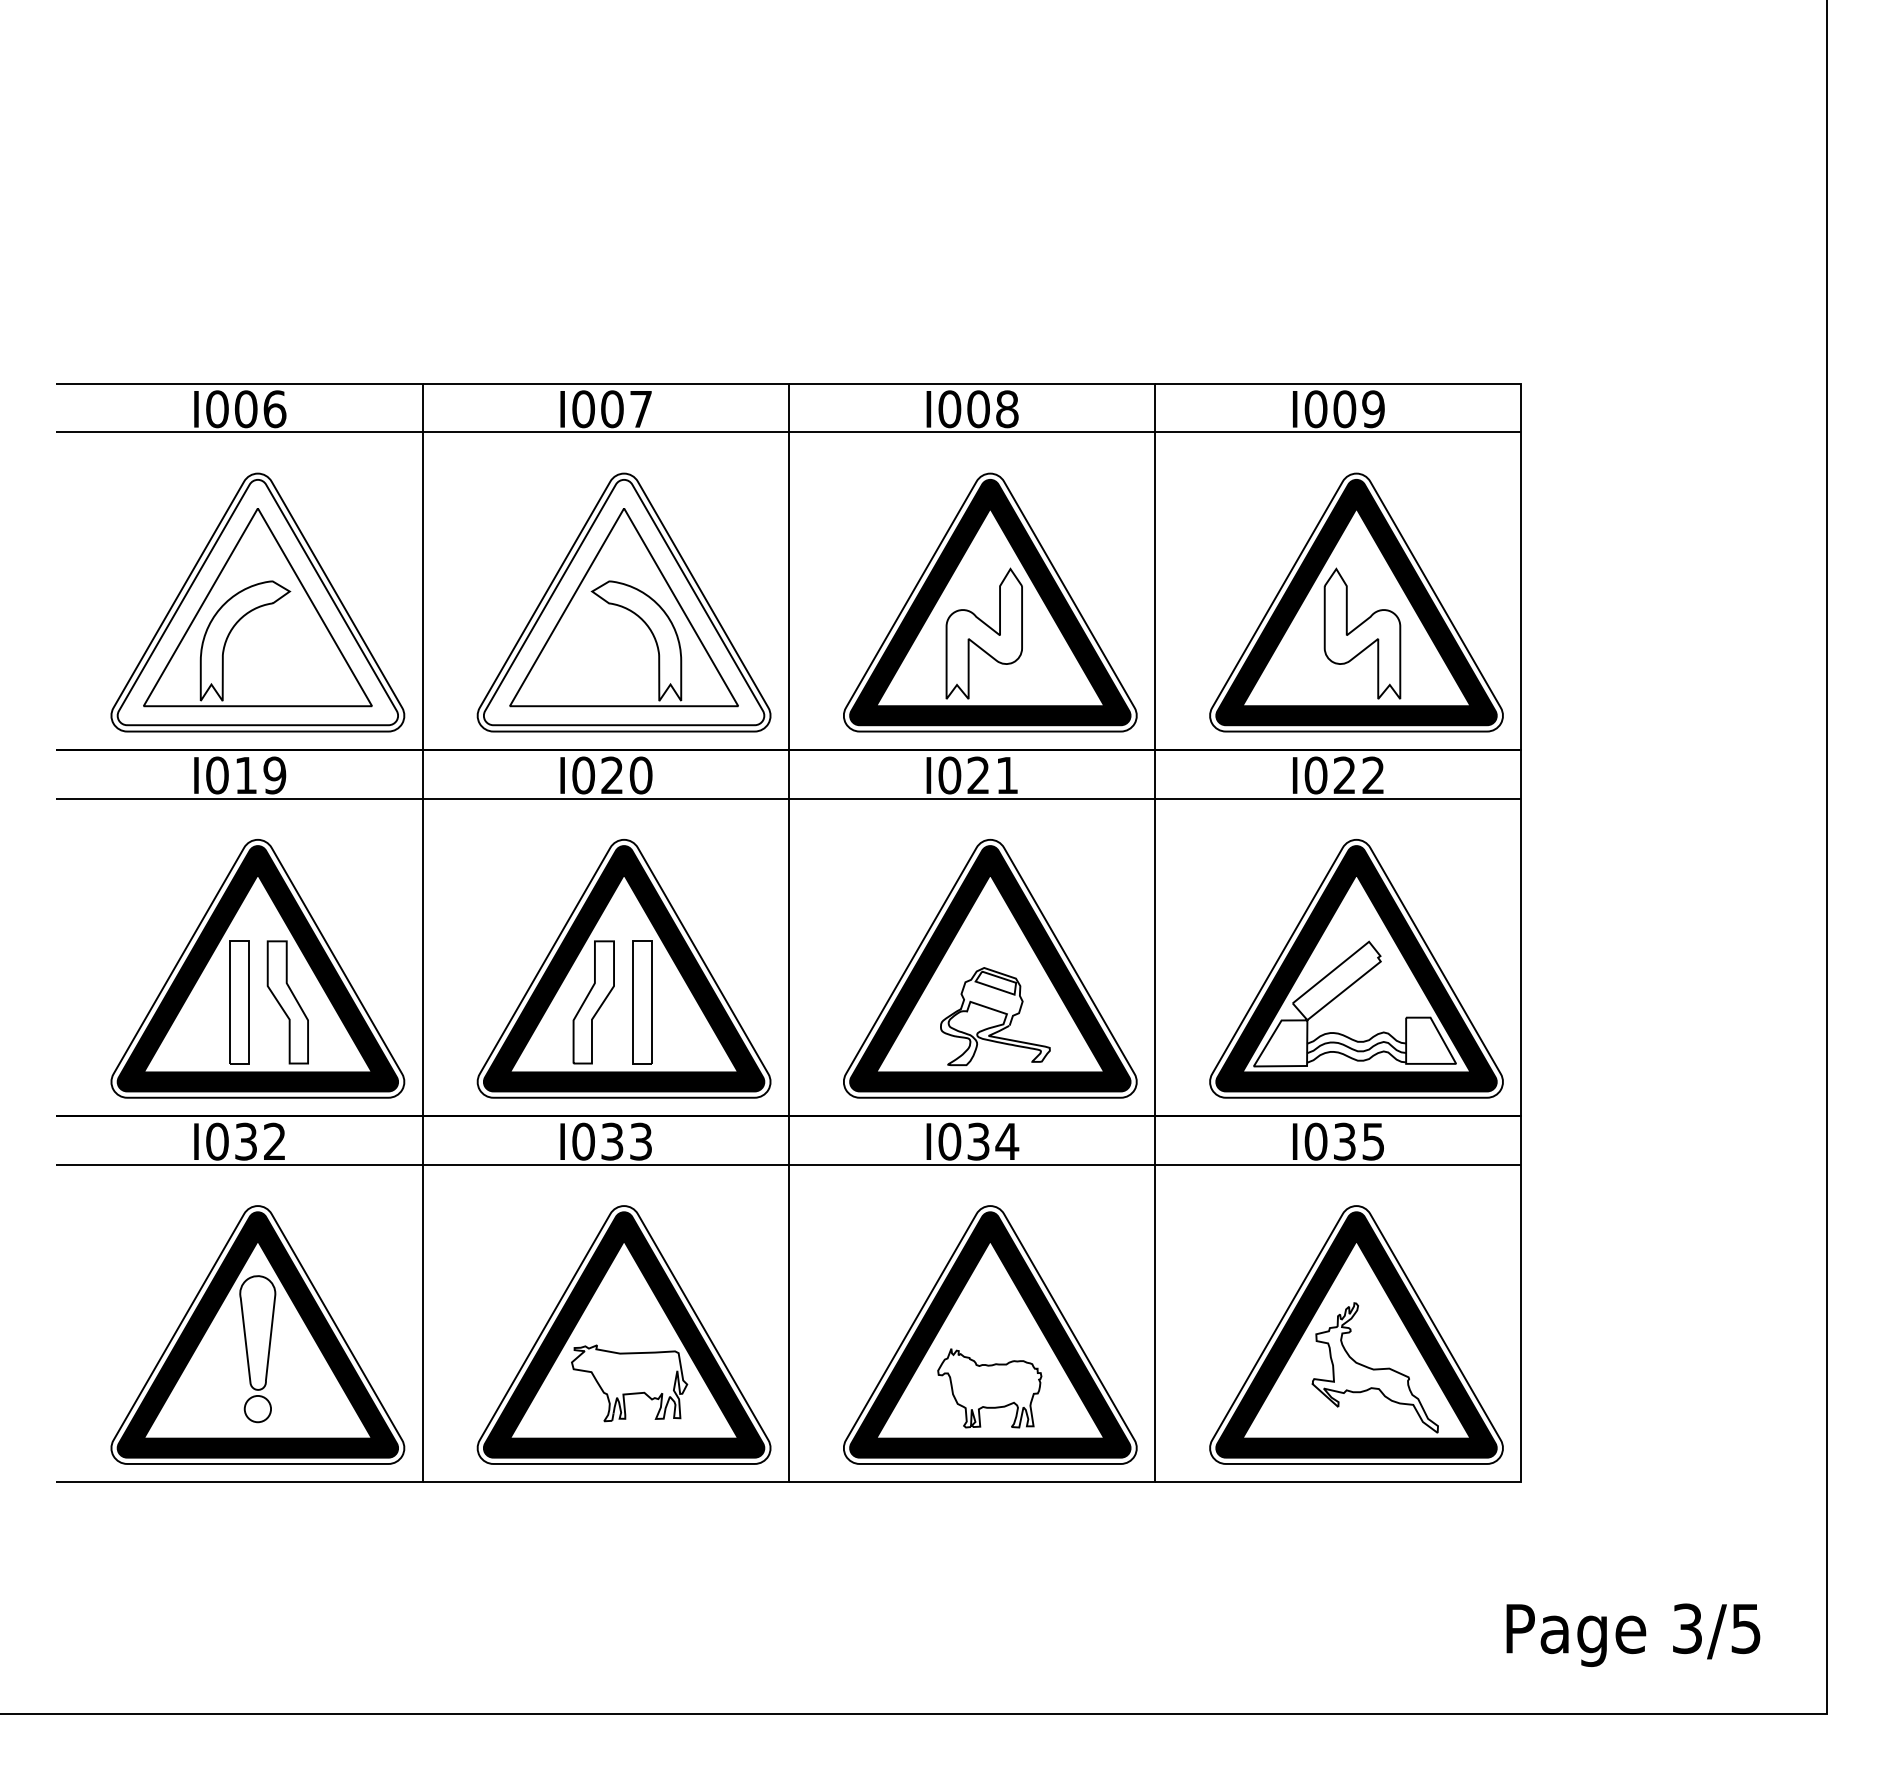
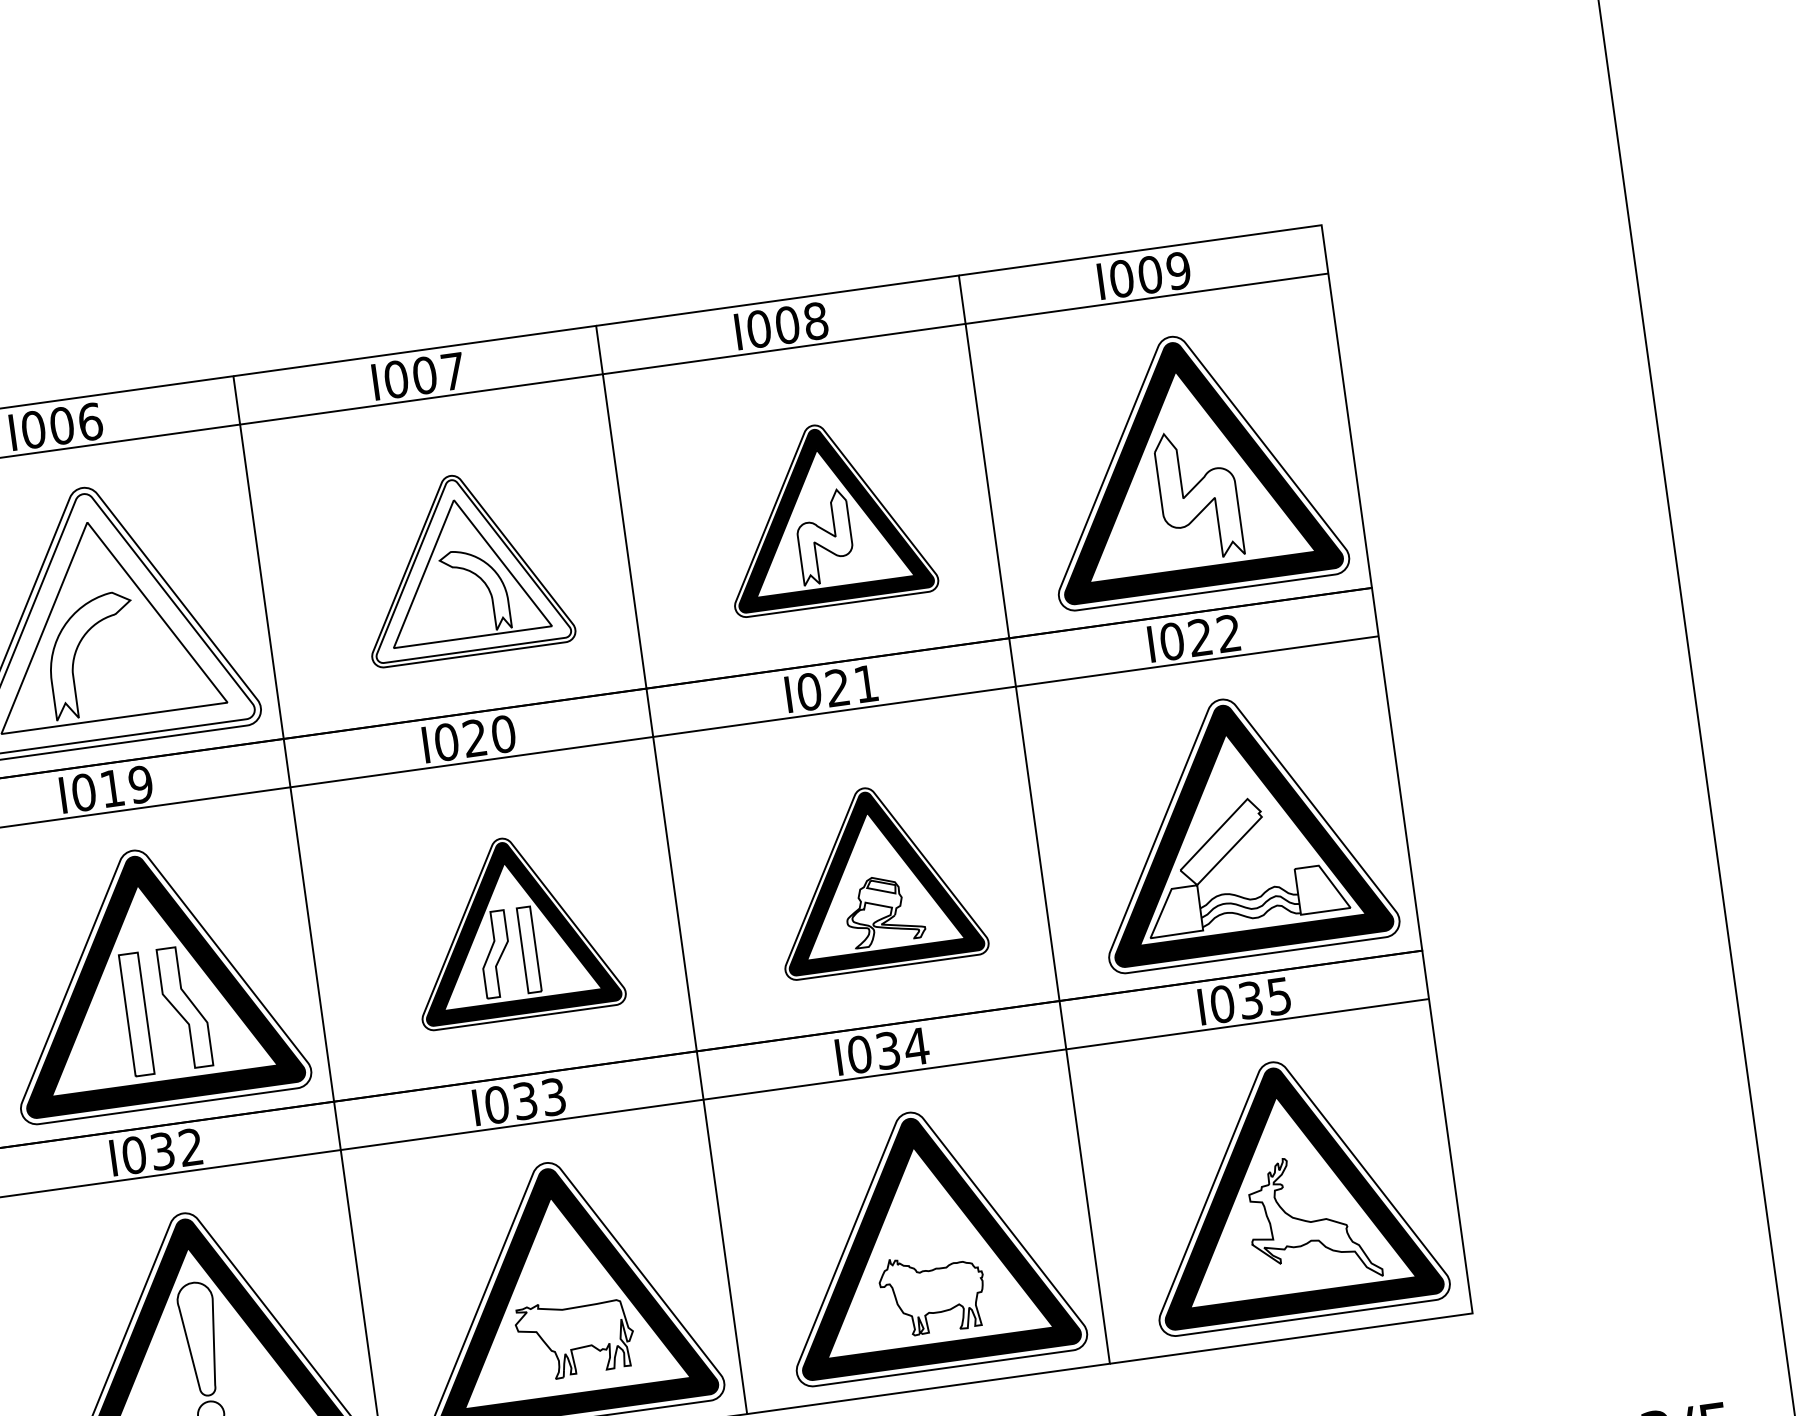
part: (623, 602) -> (462, 565), size x0.7
part: (990, 602) -> (825, 514), size x0.7
part: (623, 968) -> (512, 927), size x0.7
part: (990, 968) -> (876, 877), size x0.7

